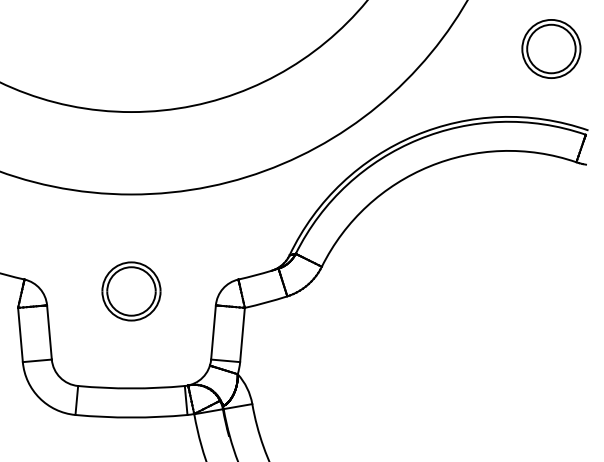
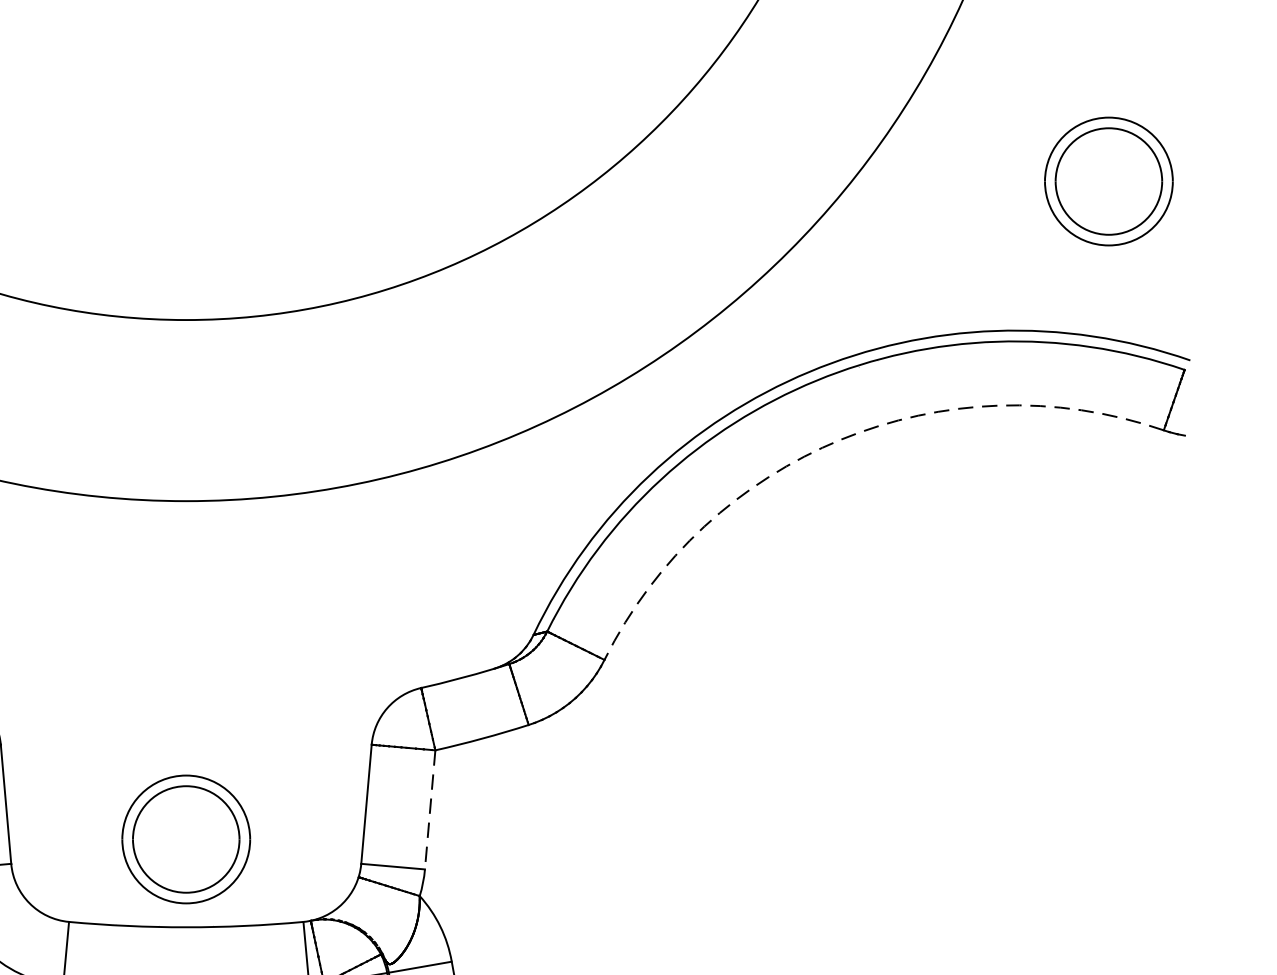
arc: (429, 166) -> (841, 439), solid -> dashed
part: (131, 291) -> (186, 839), moved
line: (242, 335) -> (430, 810), solid -> dashed

